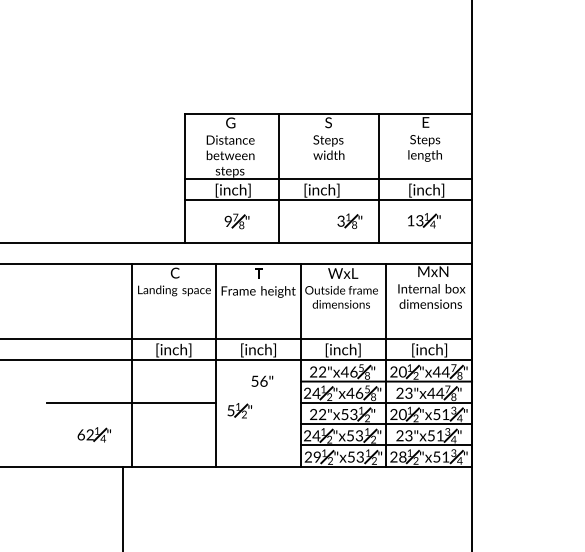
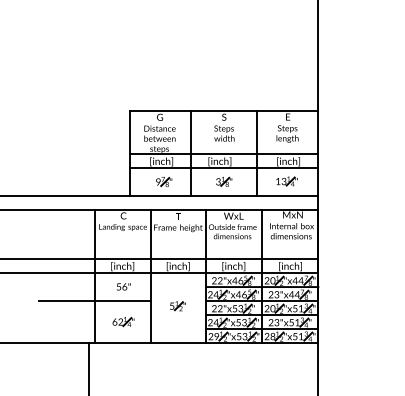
part: (350, 220) -> (224, 181), moved
text: (261, 380) -> (123, 286), moved
part: (239, 411) -> (177, 306), moved
part: (94, 435) -> (123, 322), moved

